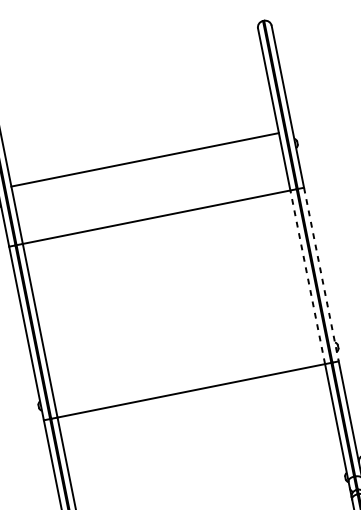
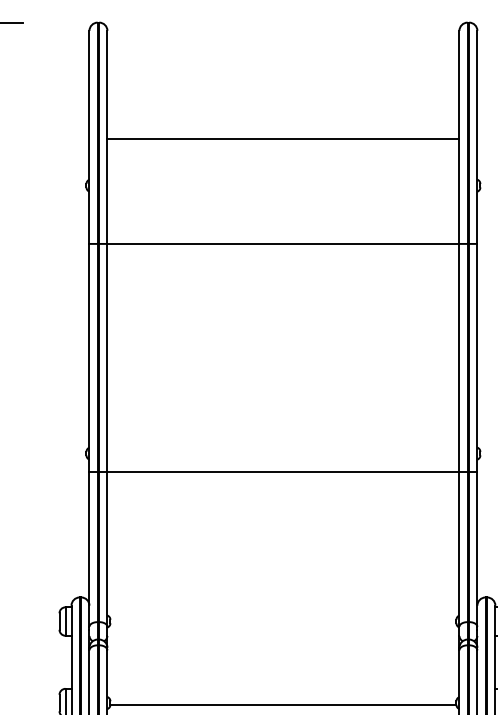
line: (145, 159) -> (283, 139), moved
line: (321, 274) -> (477, 358), dashed -> solid
line: (307, 276) -> (459, 357), dashed -> solid

